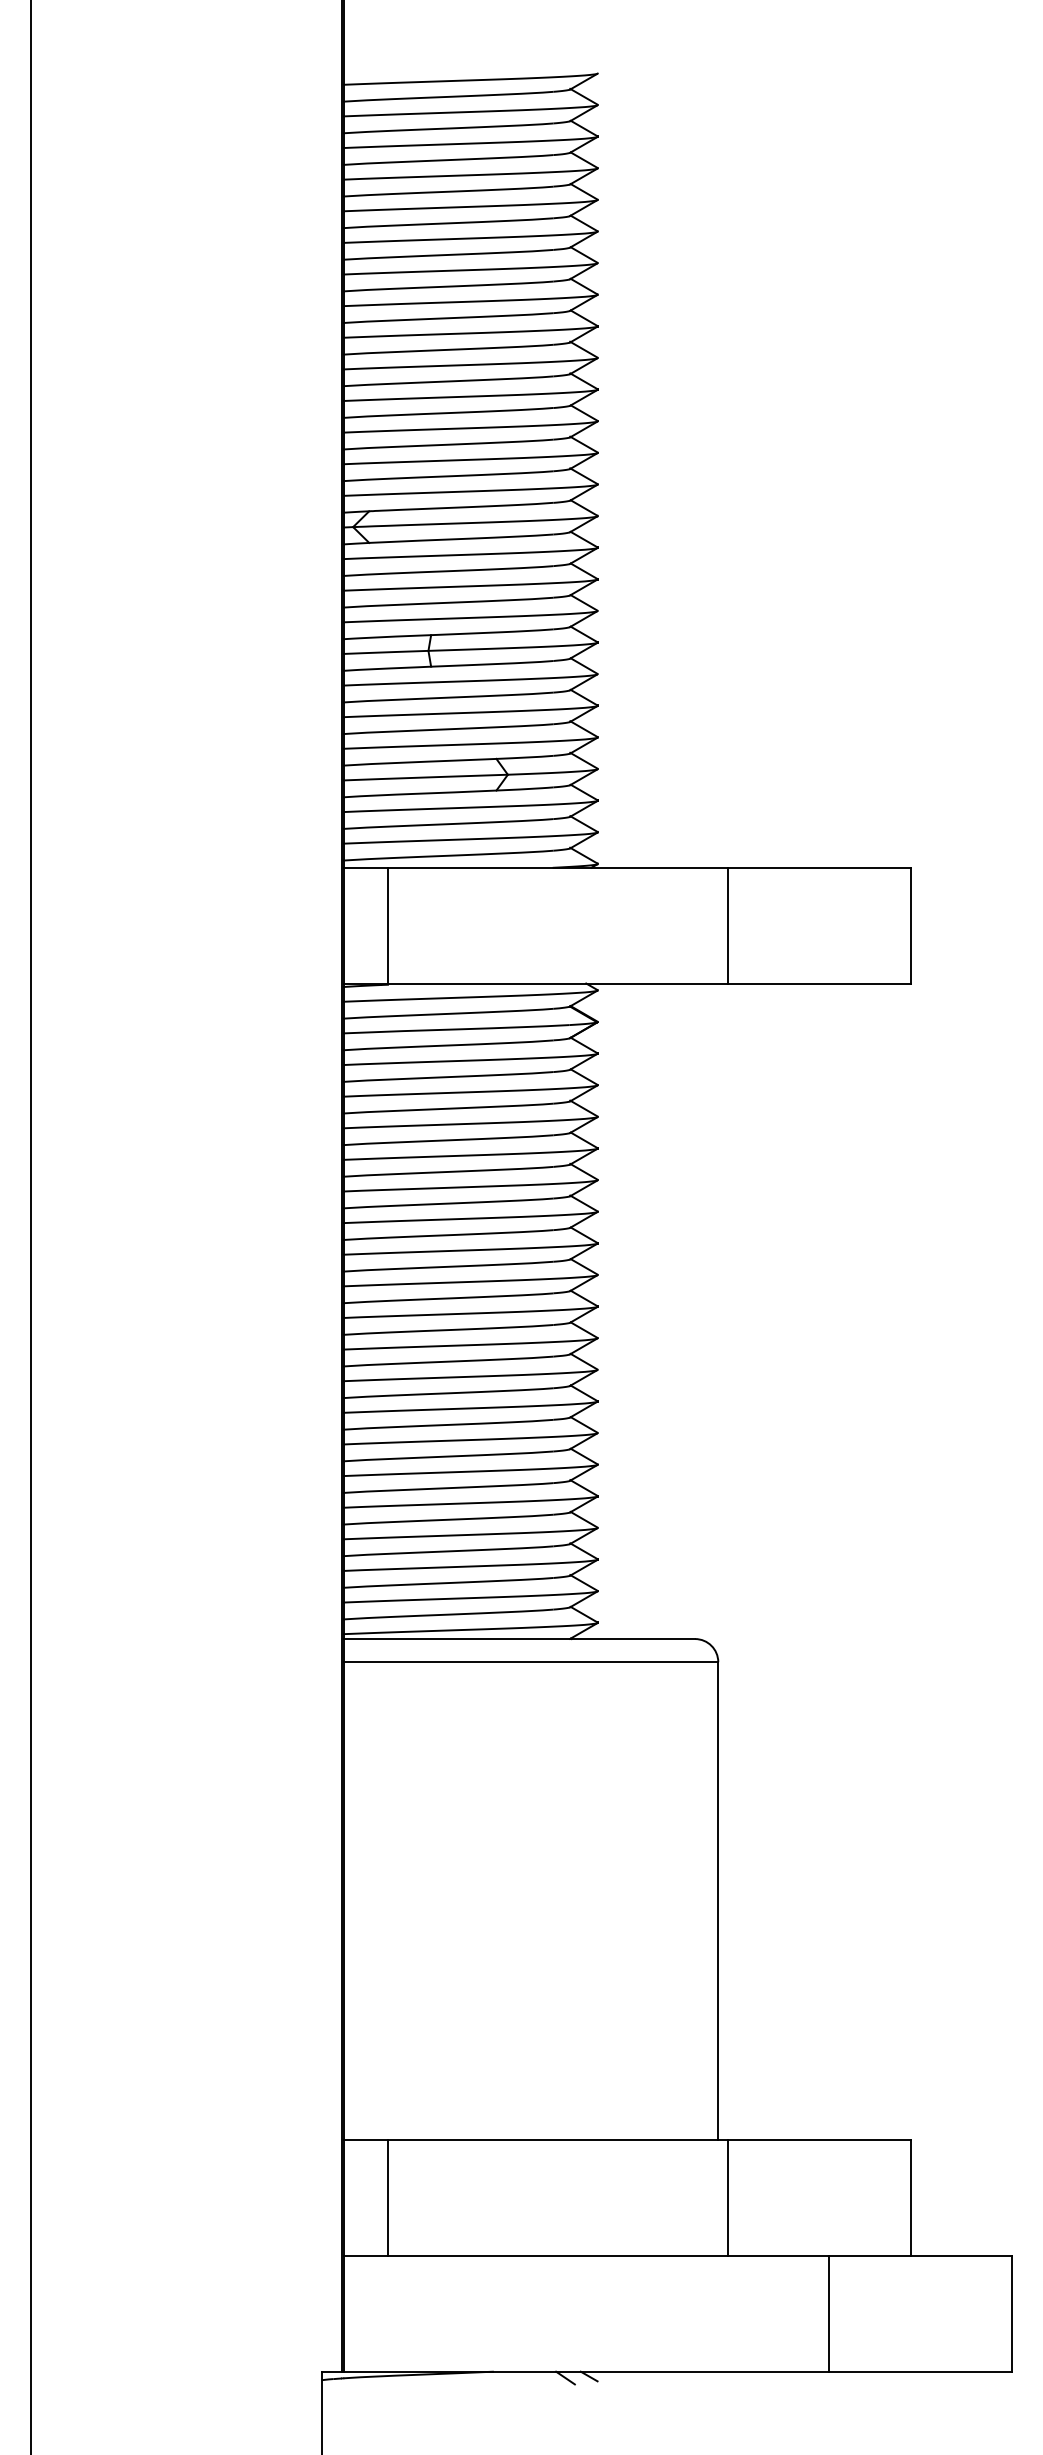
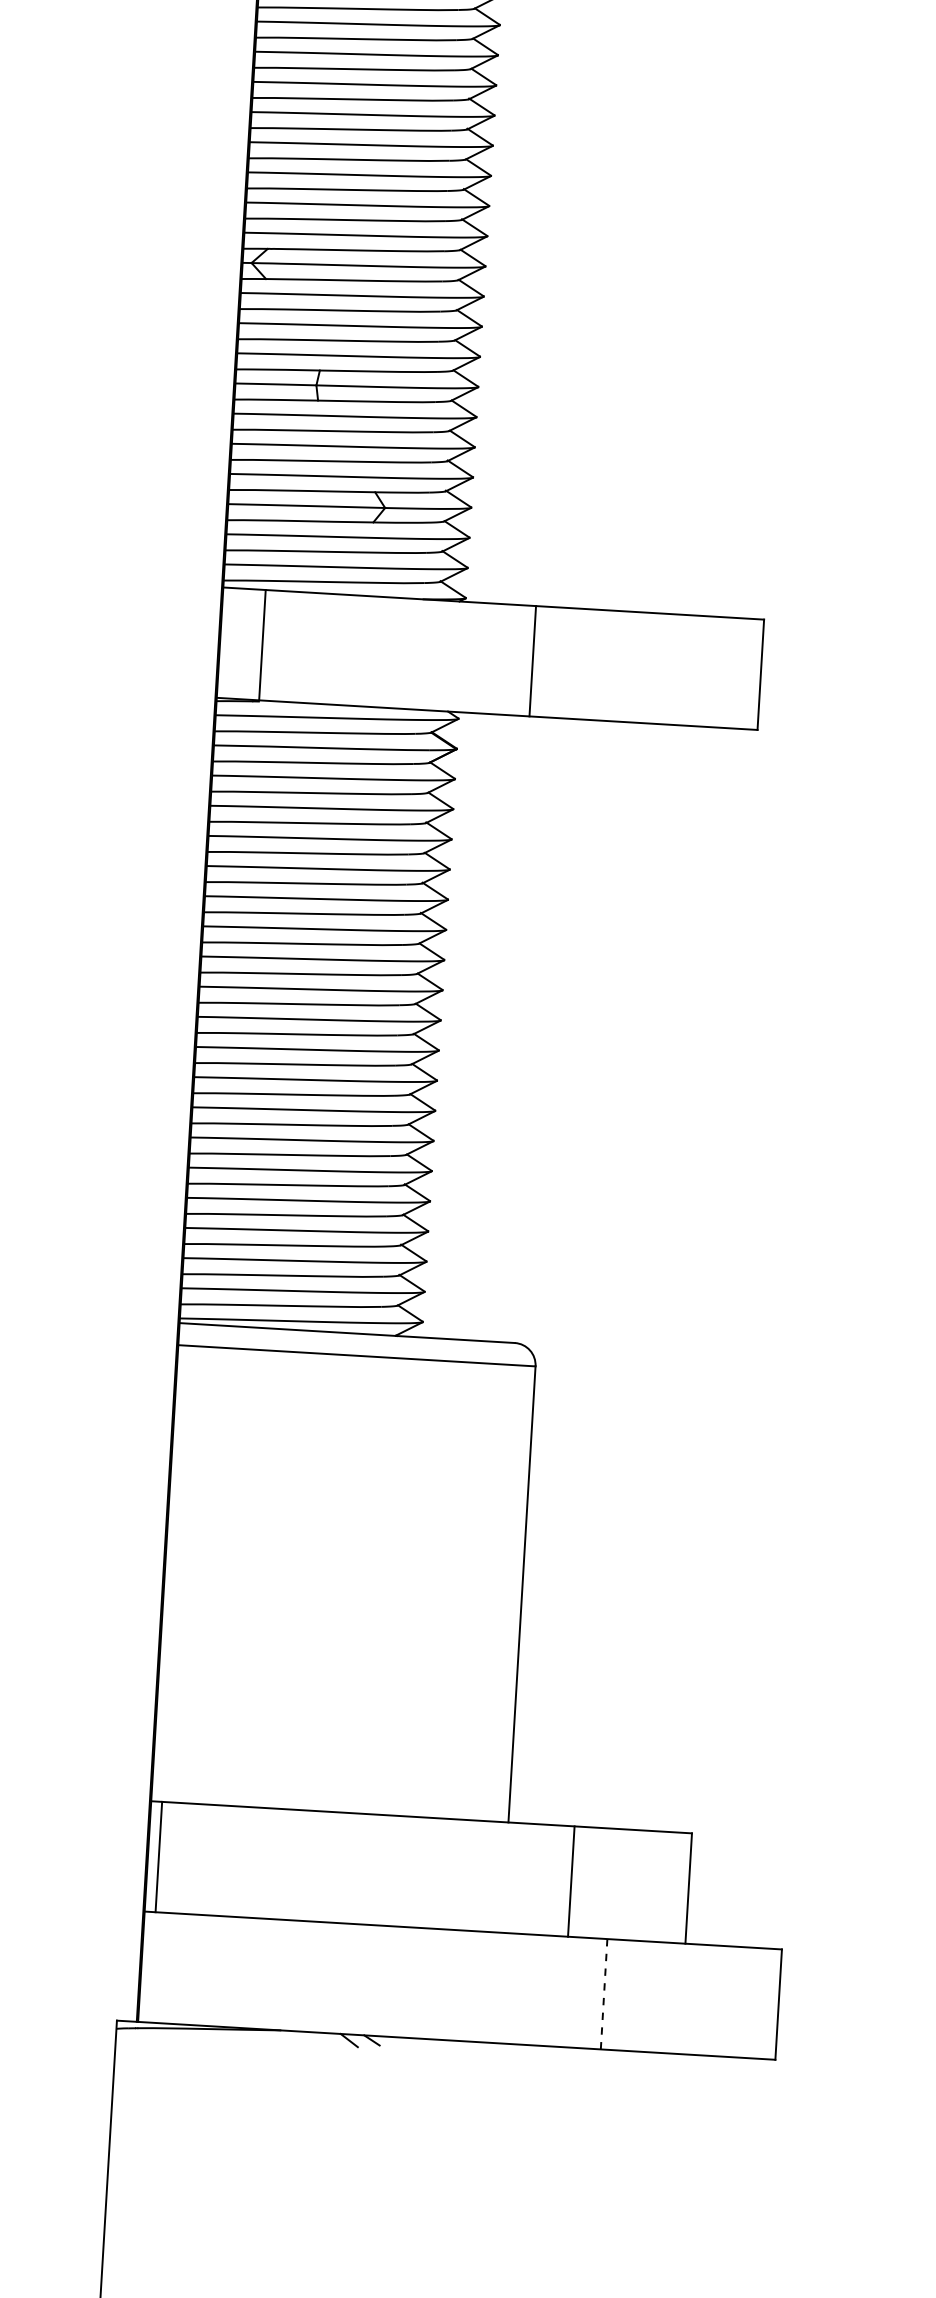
line: (727, 925) -> (532, 661), moved
line: (388, 2198) -> (159, 1857), moved
line: (727, 2198) -> (571, 1881), moved
line: (828, 2313) -> (603, 1993), solid -> dashed

